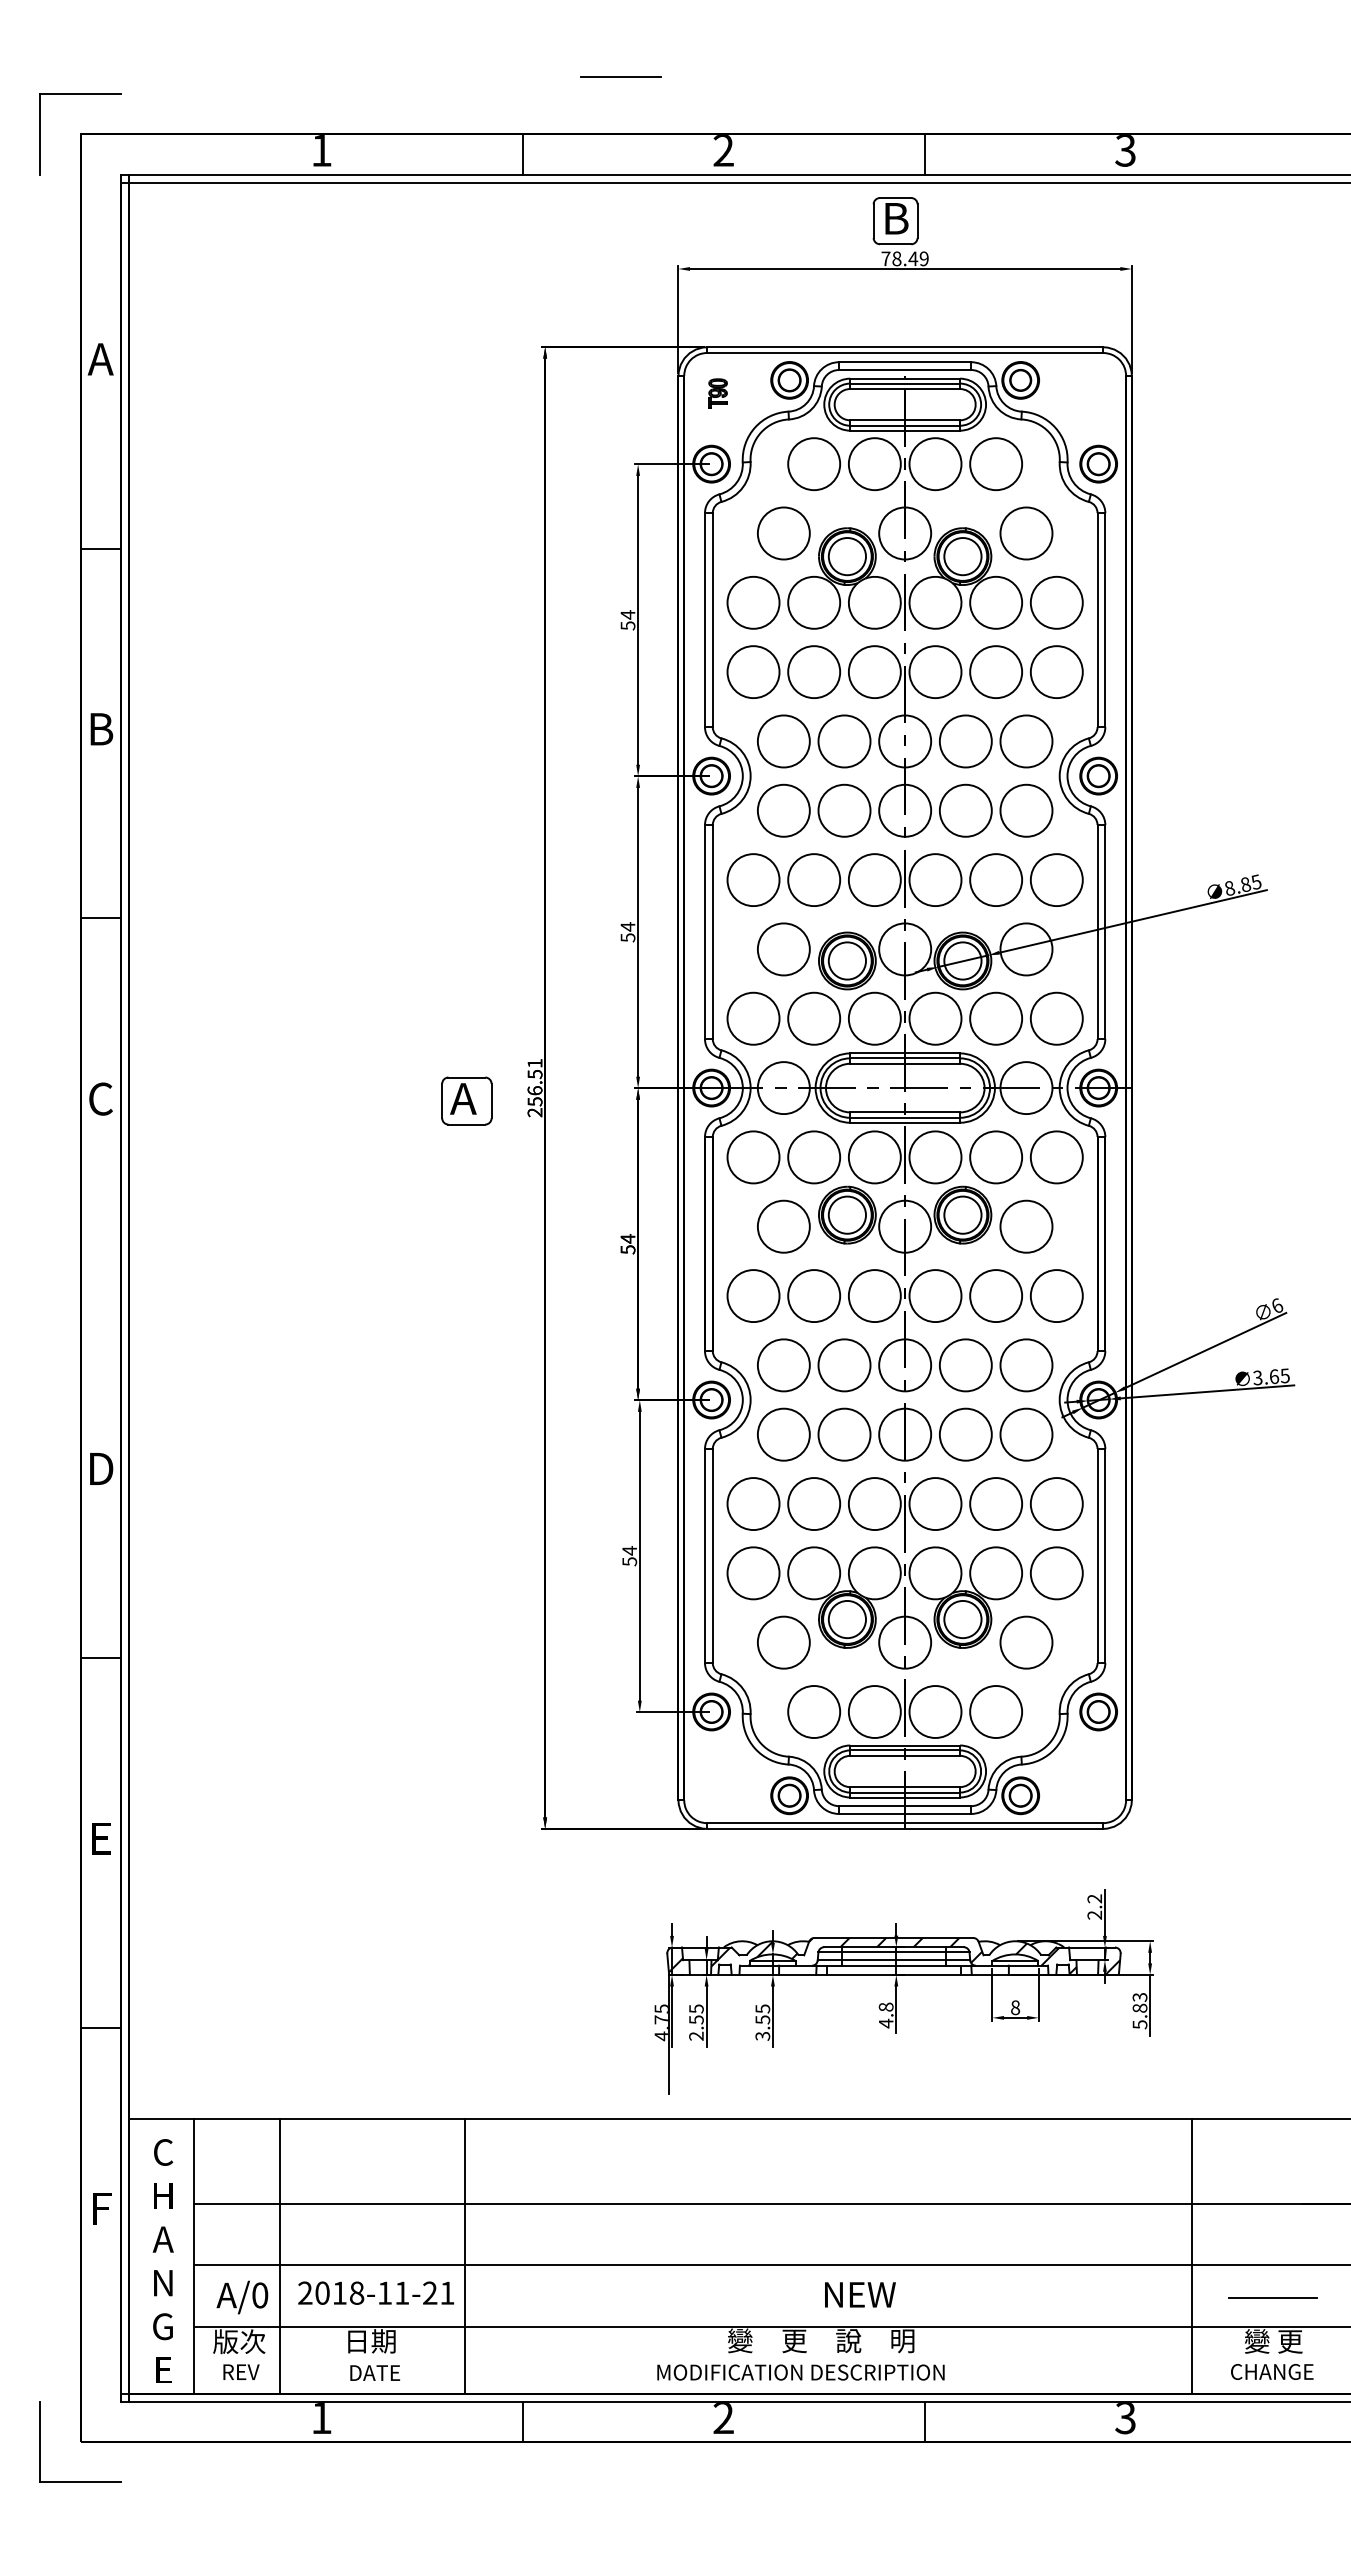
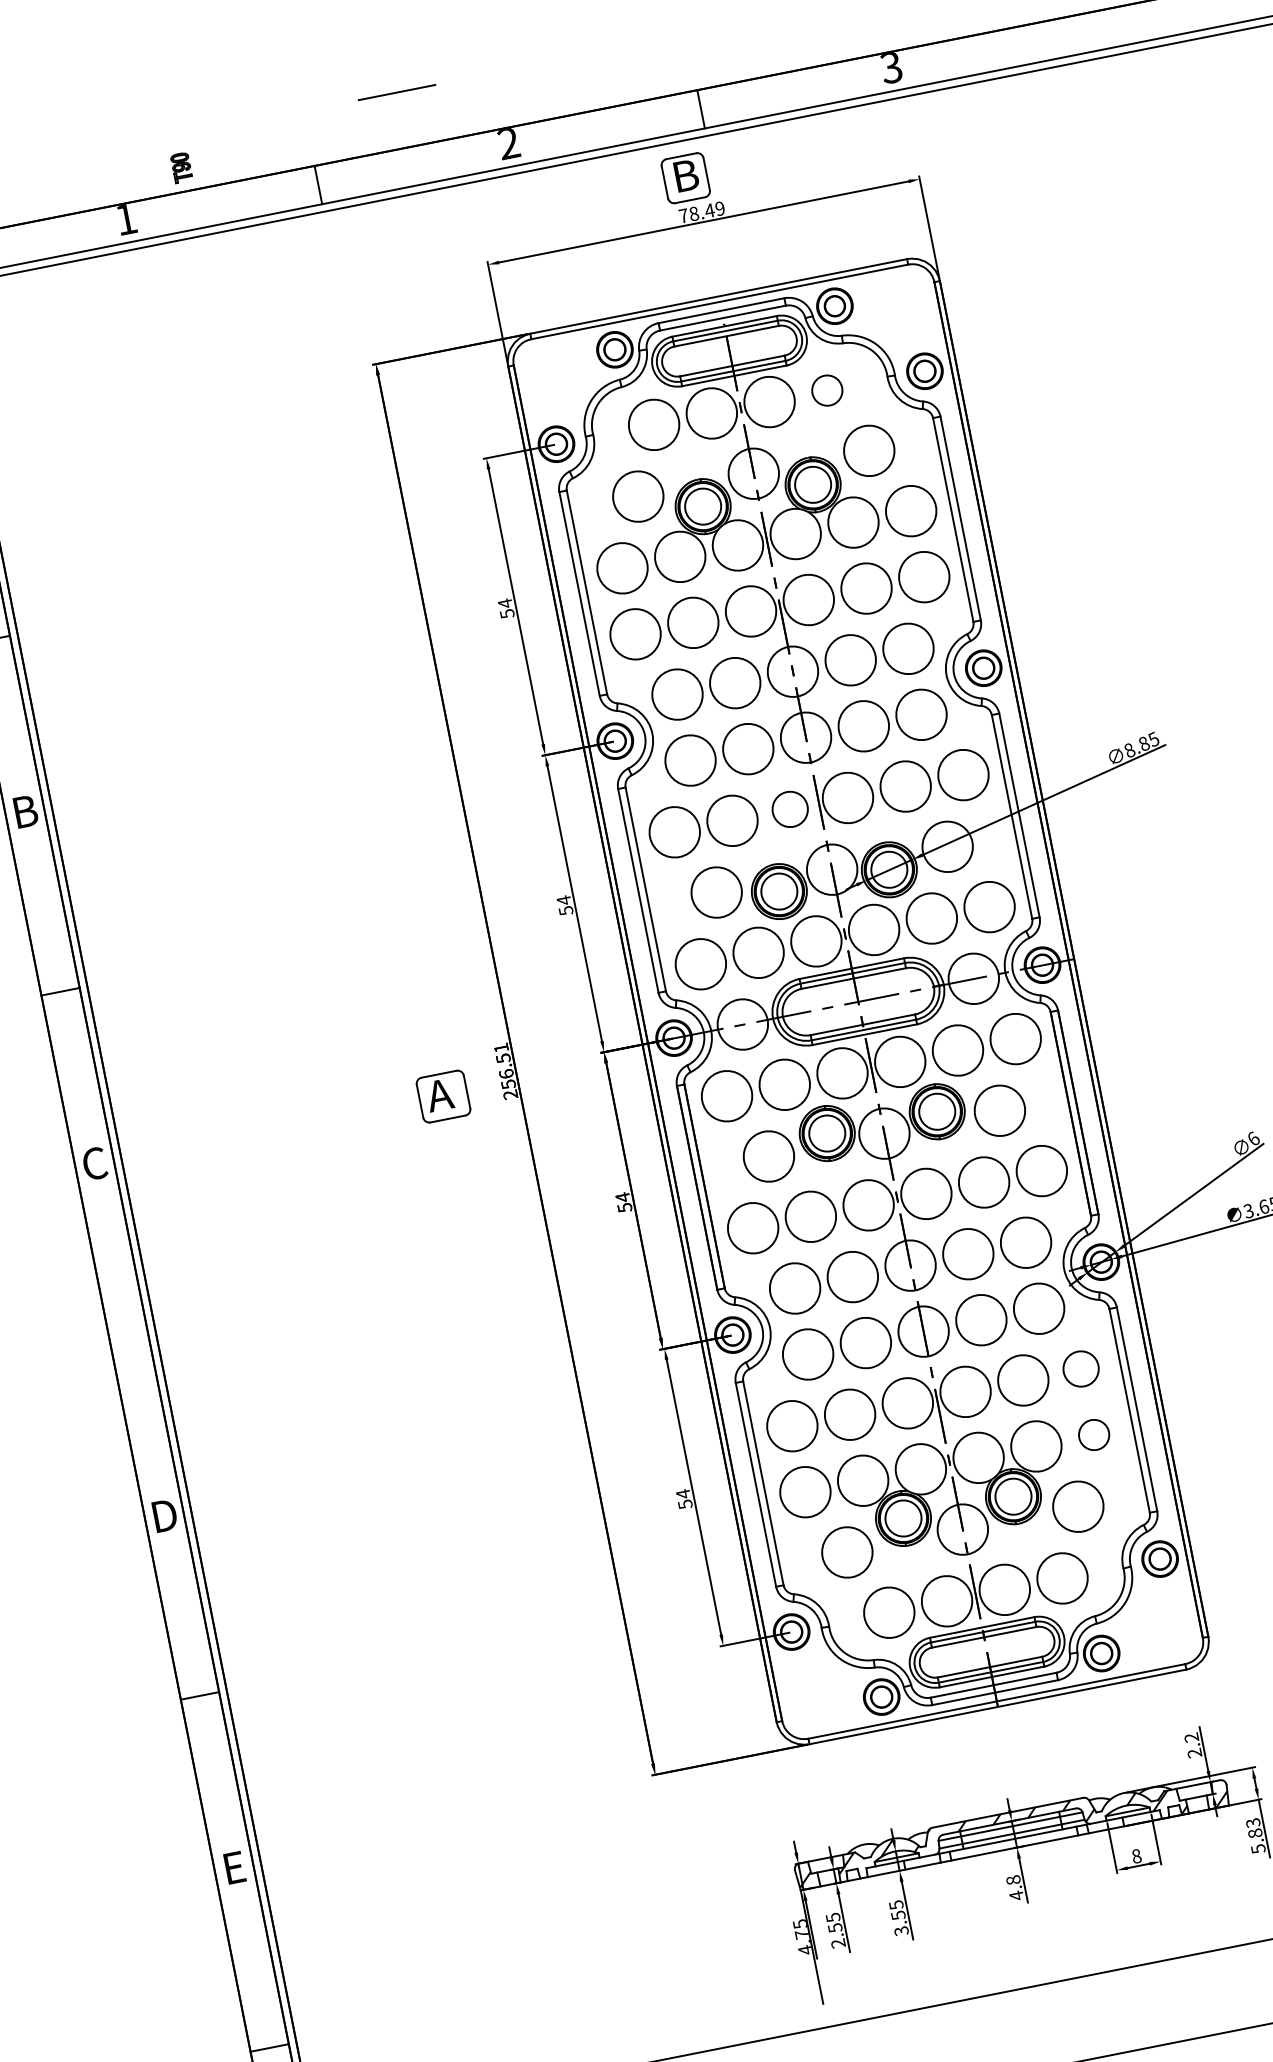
part: (717, 393) -> (181, 167), moved
circle: (996, 464) -> (827, 390), size x0.6
circle: (874, 880) -> (789, 809), size x0.7
circle: (1056, 1503) -> (1080, 1368), size x0.7
circle: (1056, 1573) -> (1093, 1435), size x0.6

